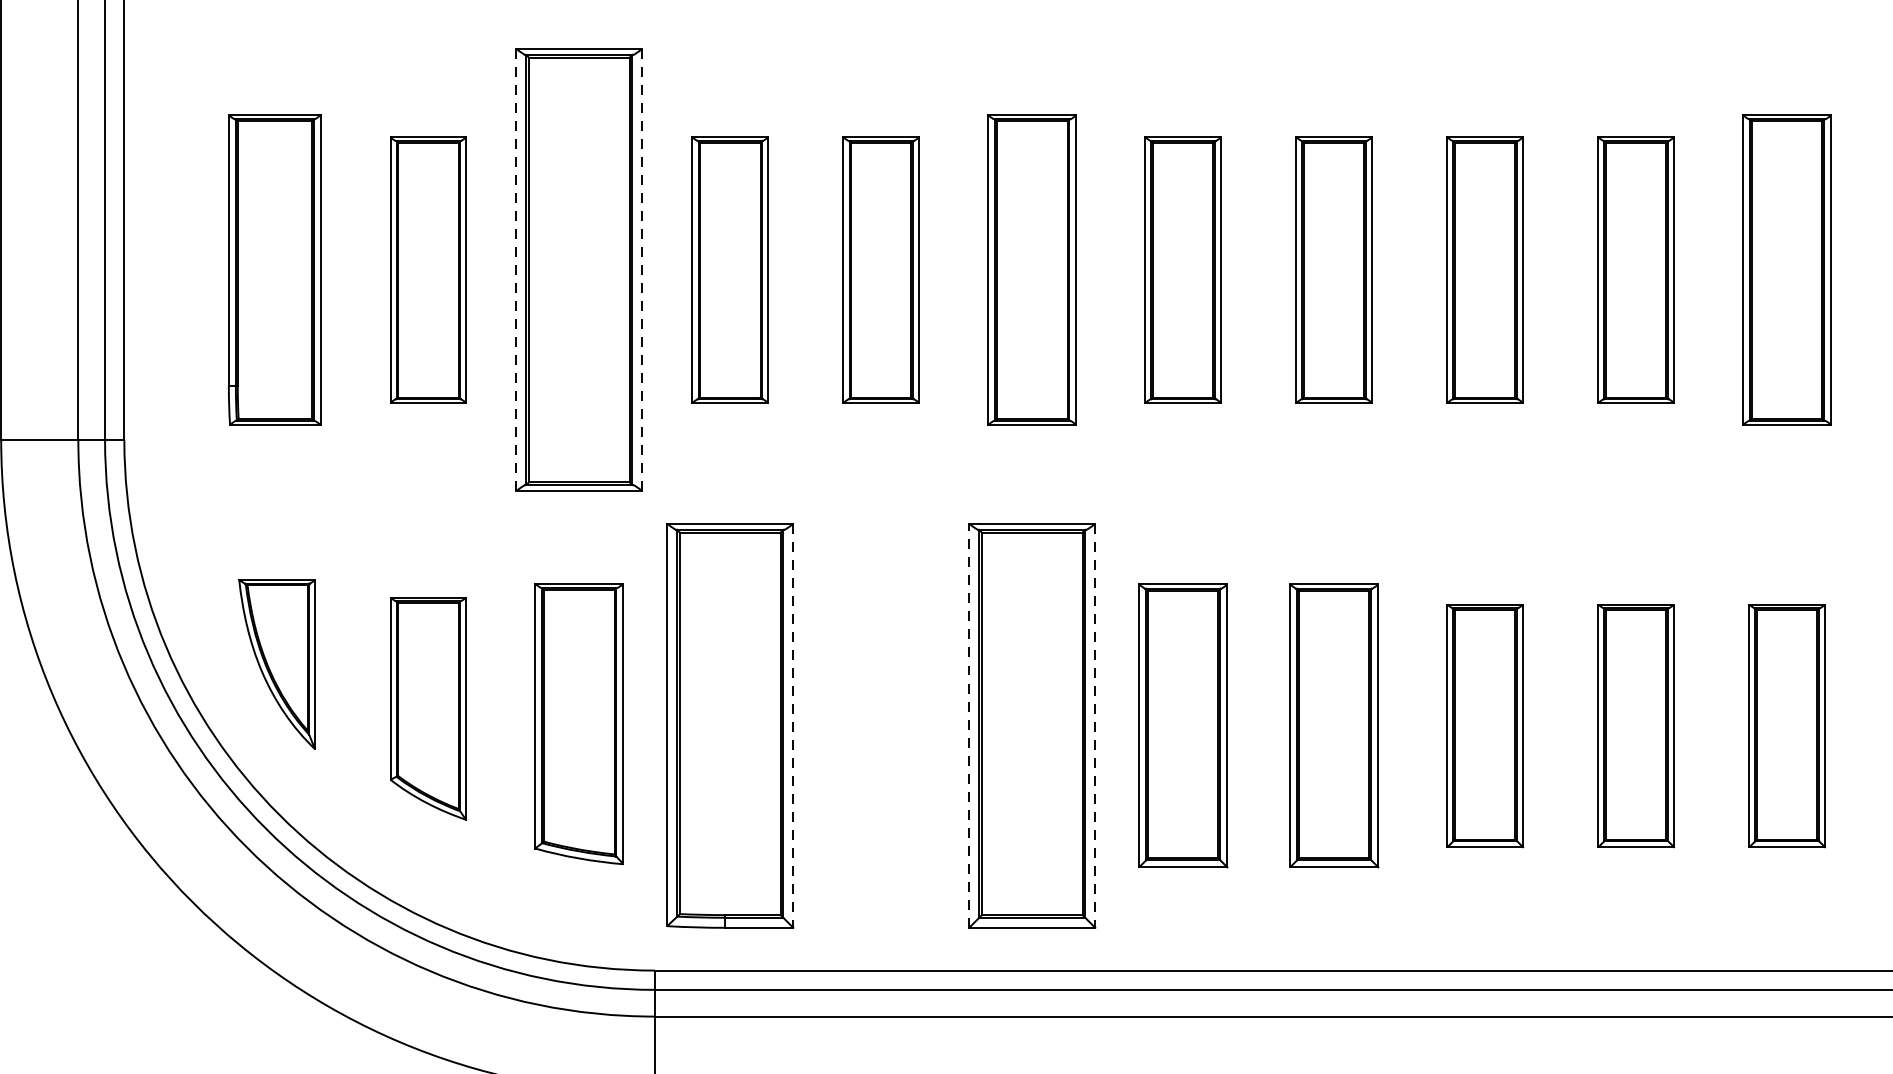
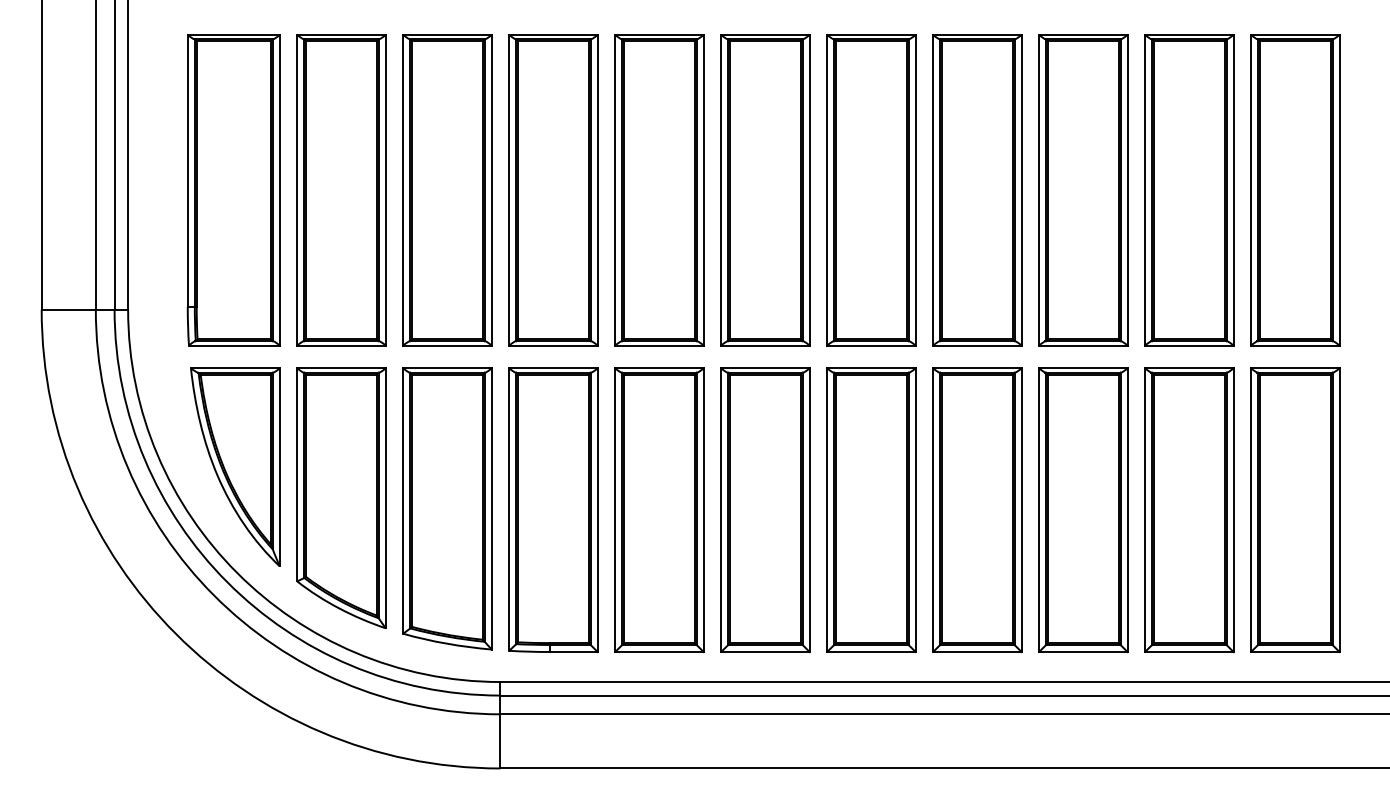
line: (516, 268) -> (403, 189), dashed -> solid
part: (274, 270) -> (233, 190), size x1.43
part: (428, 270) -> (341, 190), size x1.67
line: (642, 270) -> (491, 190), dashed -> solid
part: (730, 270) -> (553, 190), size x1.67
part: (881, 270) -> (659, 190), size x1.67
part: (1032, 270) -> (765, 190), size x1.43
part: (1183, 270) -> (871, 190), size x1.67
part: (1334, 270) -> (977, 190), size x1.67
part: (1485, 270) -> (1083, 190), size x1.67
part: (1636, 270) -> (1189, 190), size x1.67
part: (1787, 270) -> (1295, 190), size x1.43
part: (277, 663) -> (235, 466), size x1.67
part: (428, 707) -> (341, 497), size x1.67
part: (579, 723) -> (447, 508), size x1.43
line: (793, 726) -> (597, 510), dashed -> solid
part: (881, 726) -> (659, 510), added
line: (969, 726) -> (721, 510), dashed -> solid
line: (1095, 726) -> (809, 510), dashed -> solid
part: (1183, 726) -> (871, 510), size x1.43
part: (1334, 726) -> (977, 510), size x1.43
part: (1485, 726) -> (1083, 510), size x1.67
part: (1636, 726) -> (1189, 510), size x1.67
part: (1787, 726) -> (1295, 510), size x1.67

